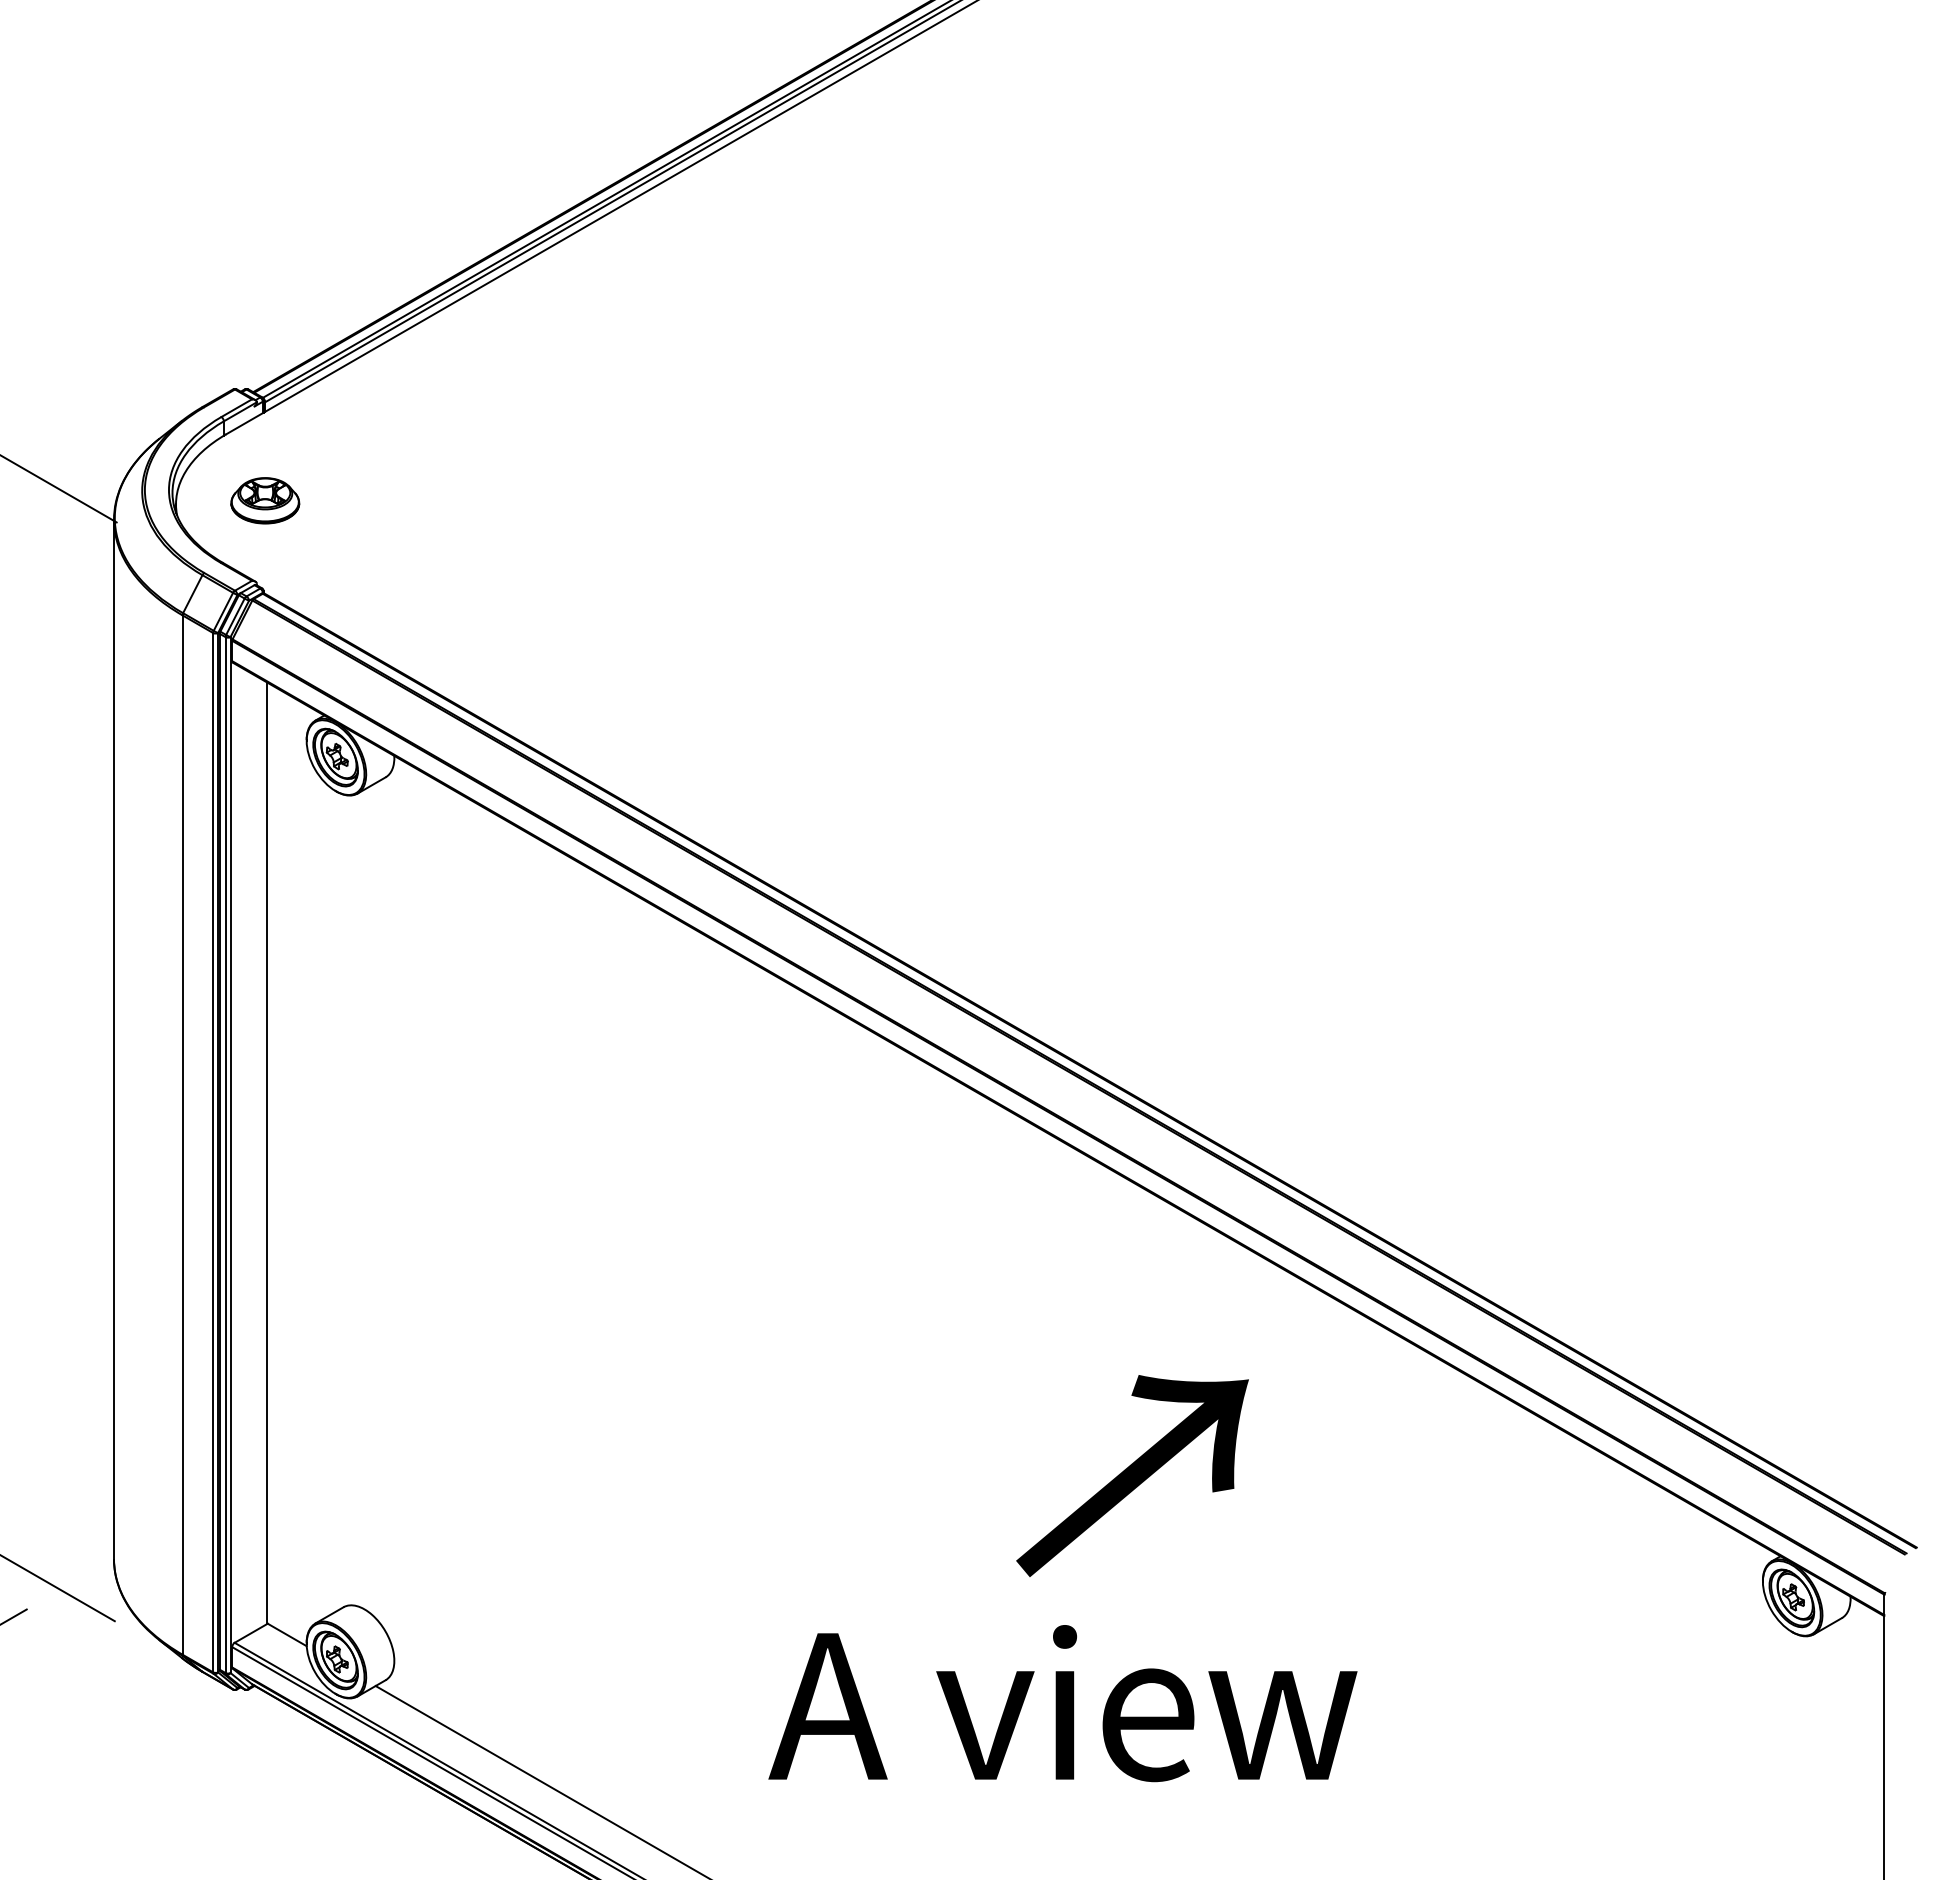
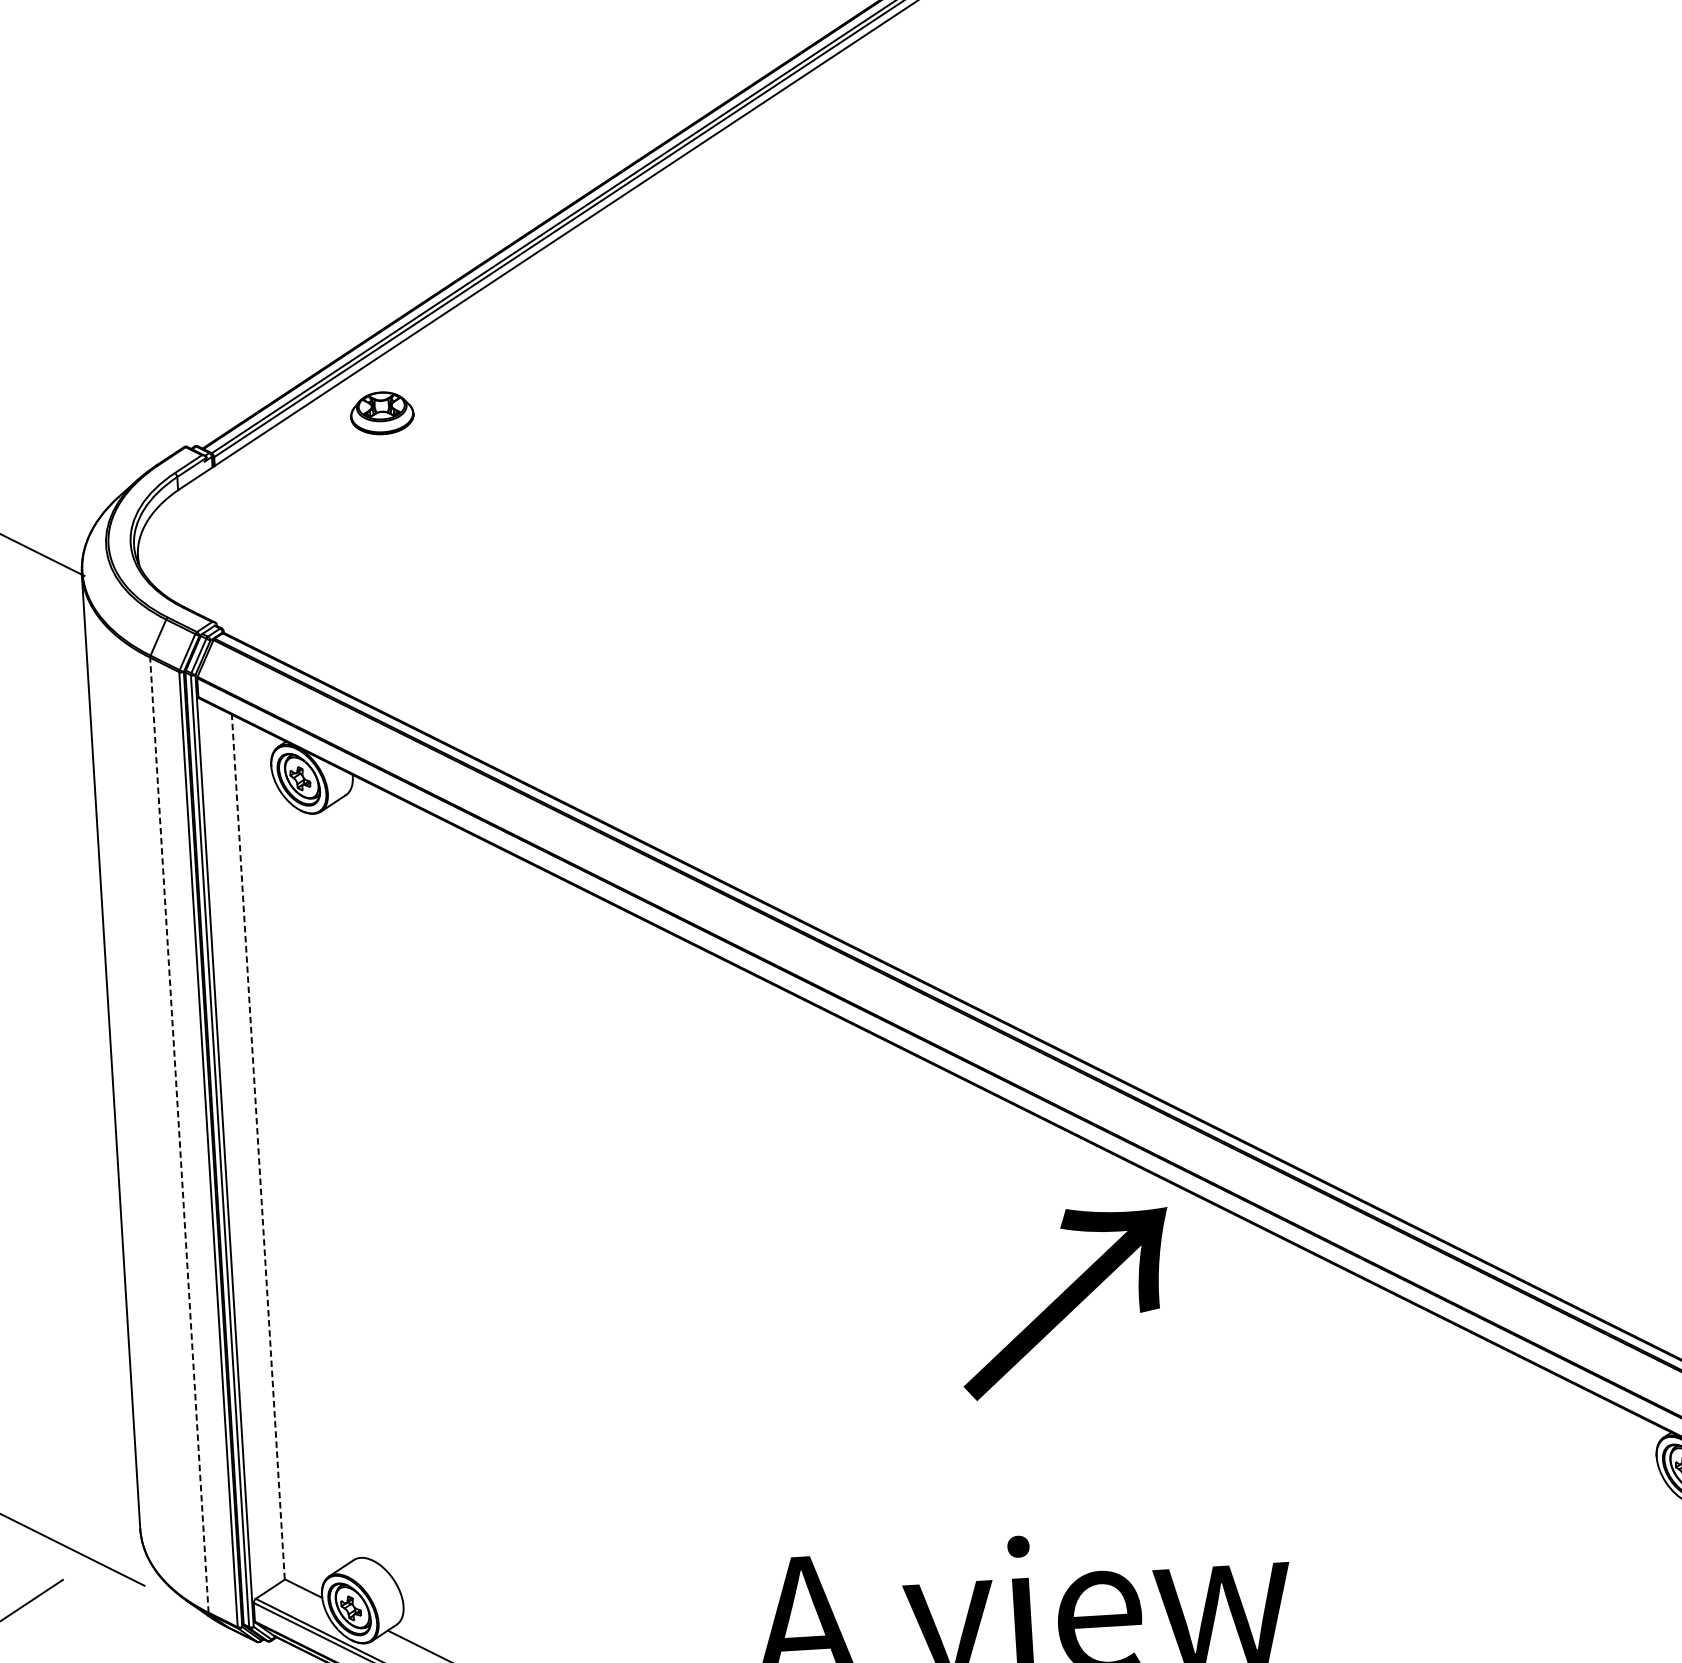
part: (265, 500) -> (382, 413), moved
line: (182, 1135) -> (179, 1135), solid -> dashed
line: (267, 1152) -> (258, 1146), solid -> dashed
text: (1132, 1475) -> (1065, 1301), moved

